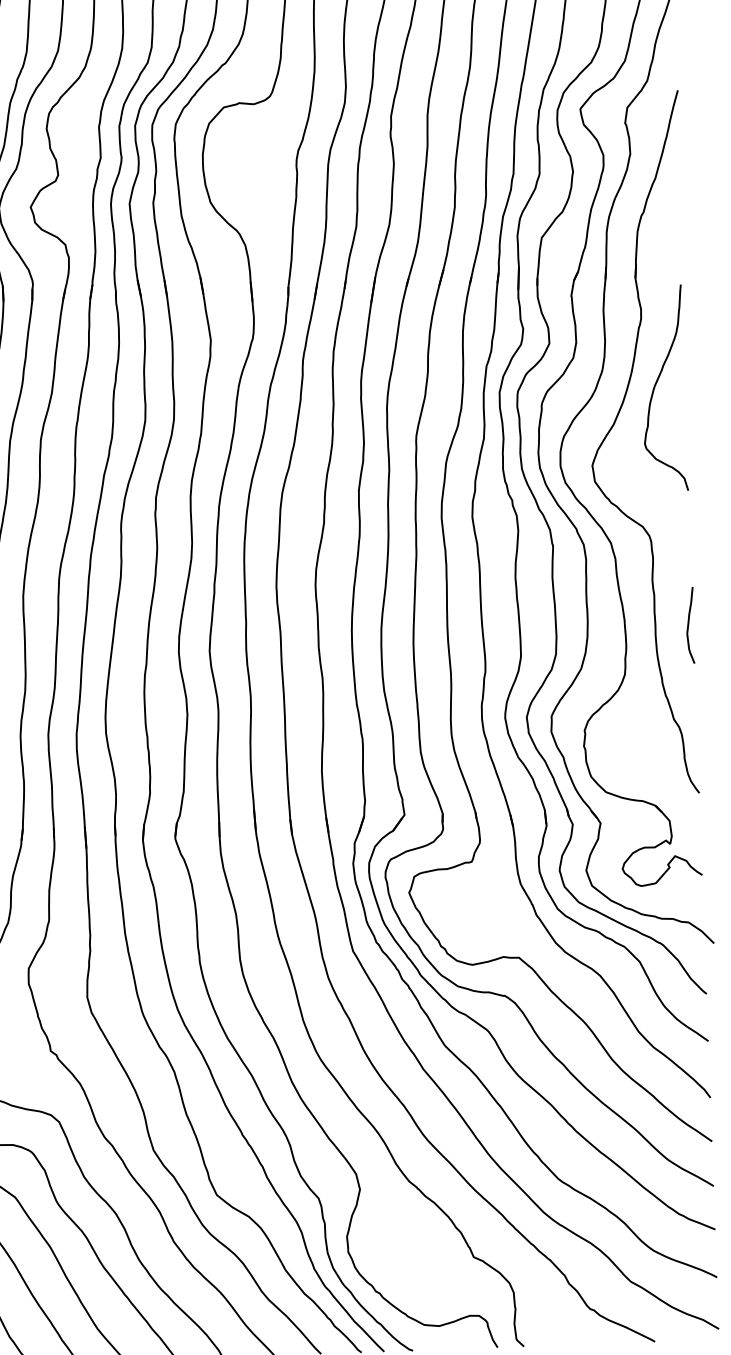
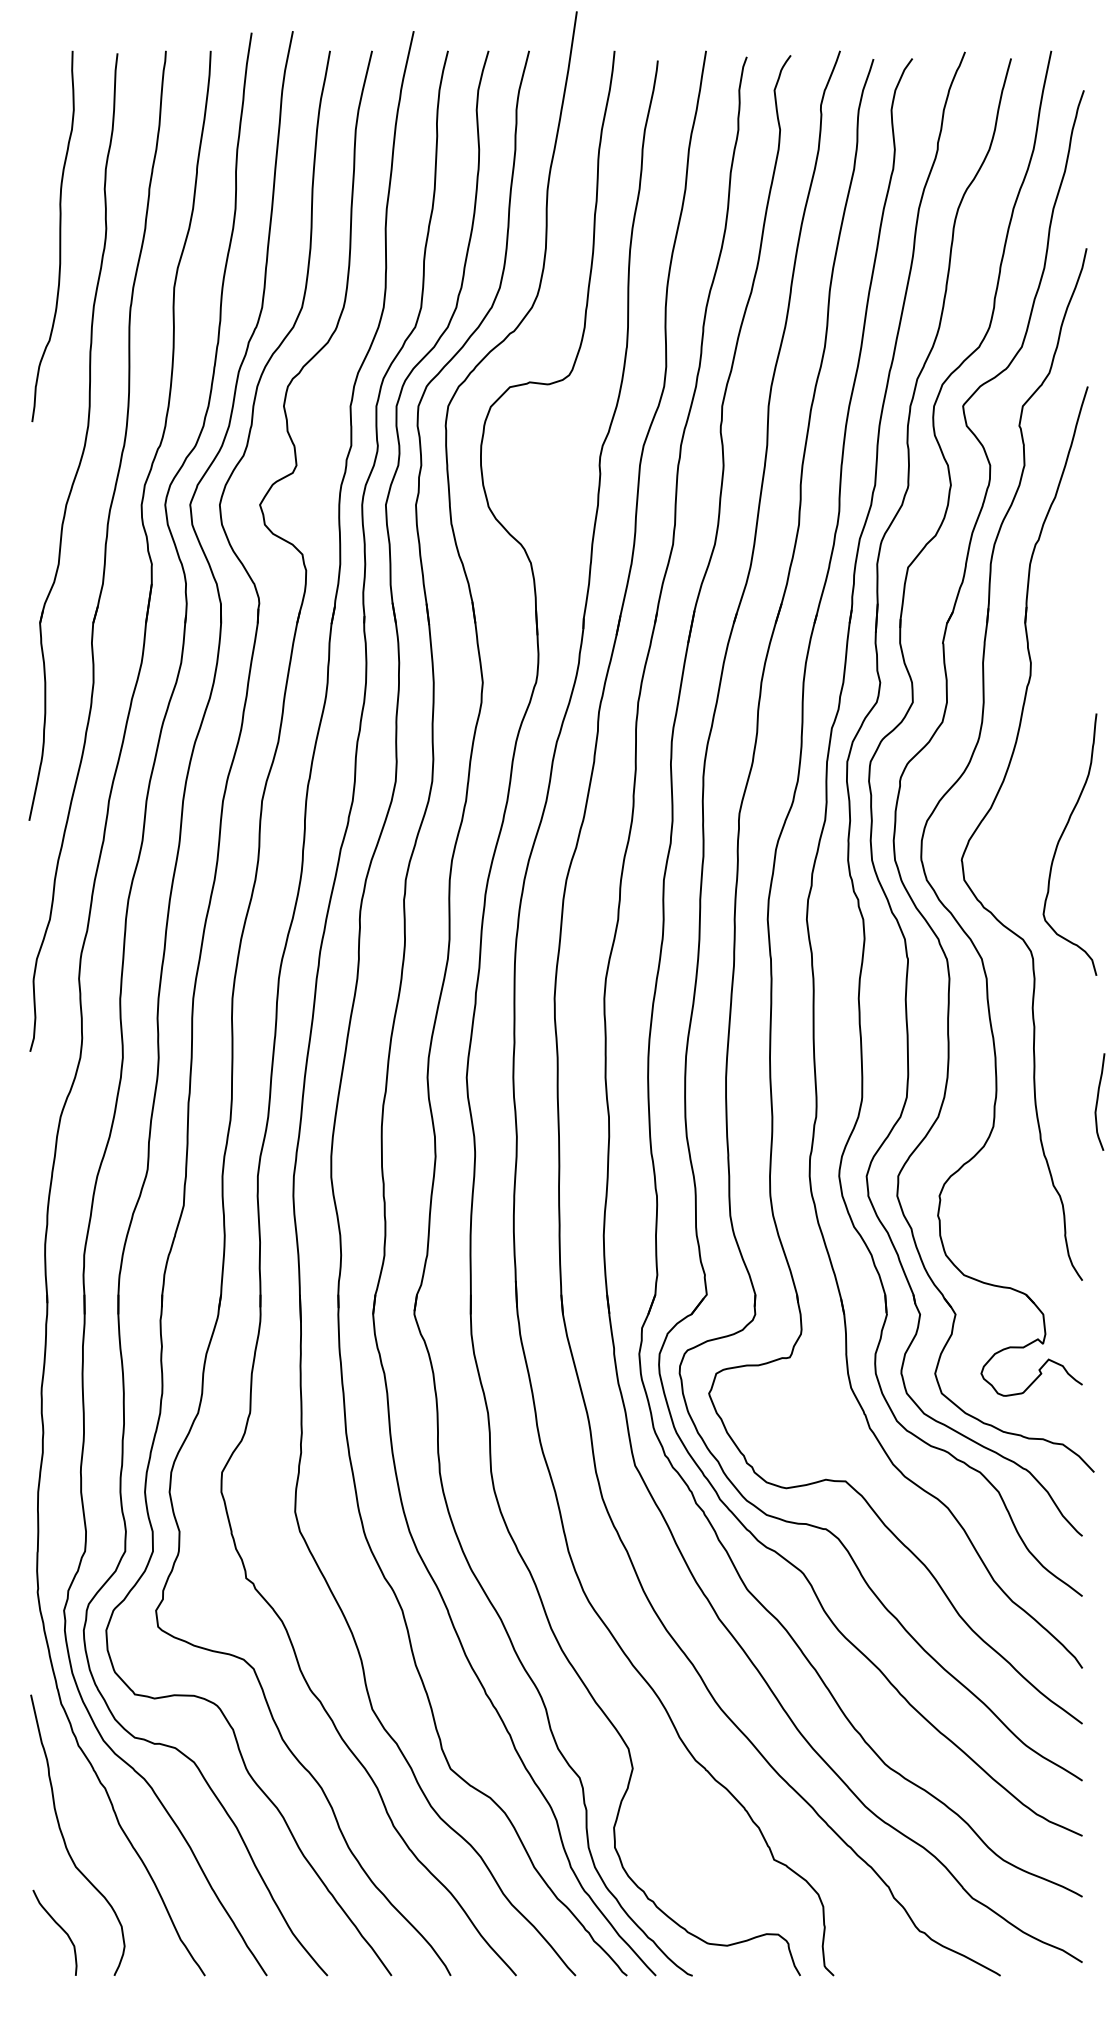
curve: (656, 385) -> (1060, 840), moved
curve: (689, 624) -> (1098, 1100), moved

